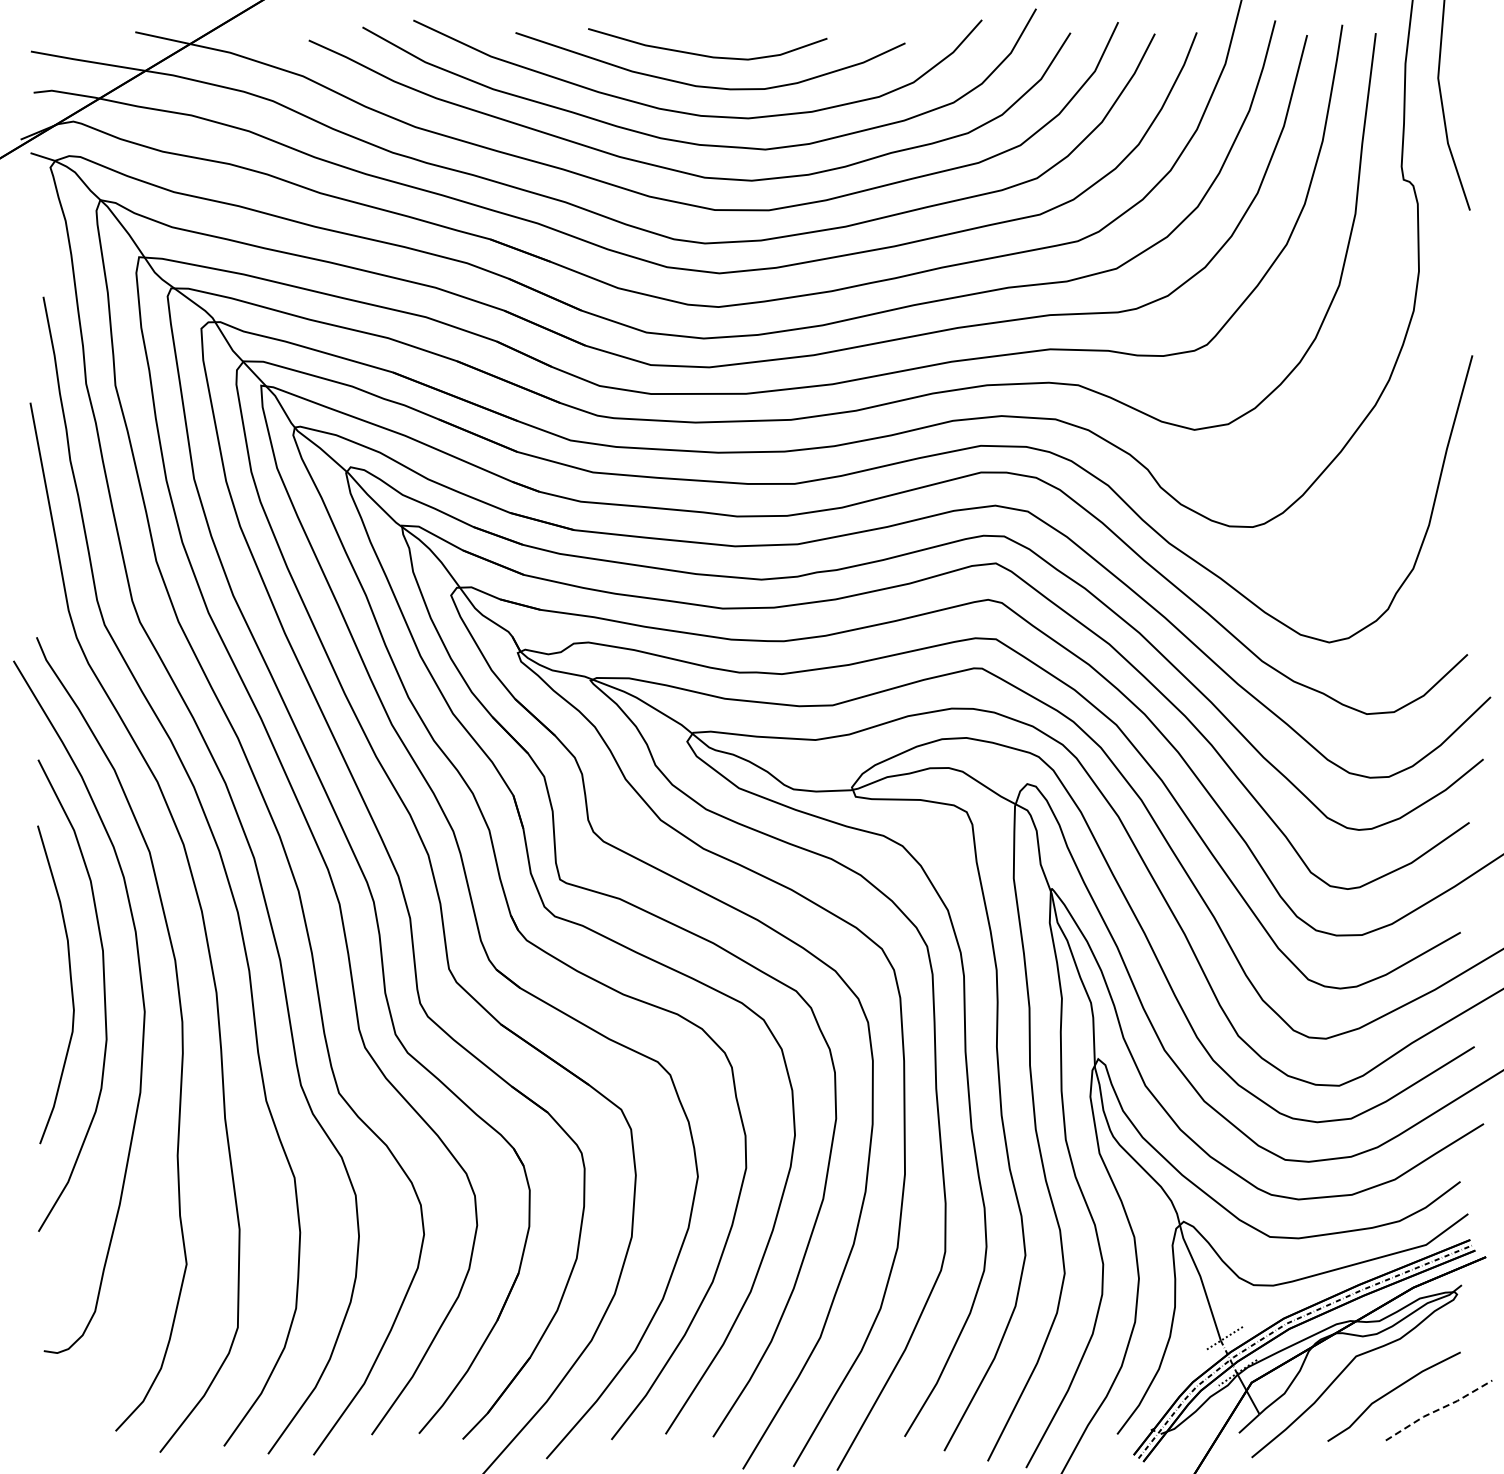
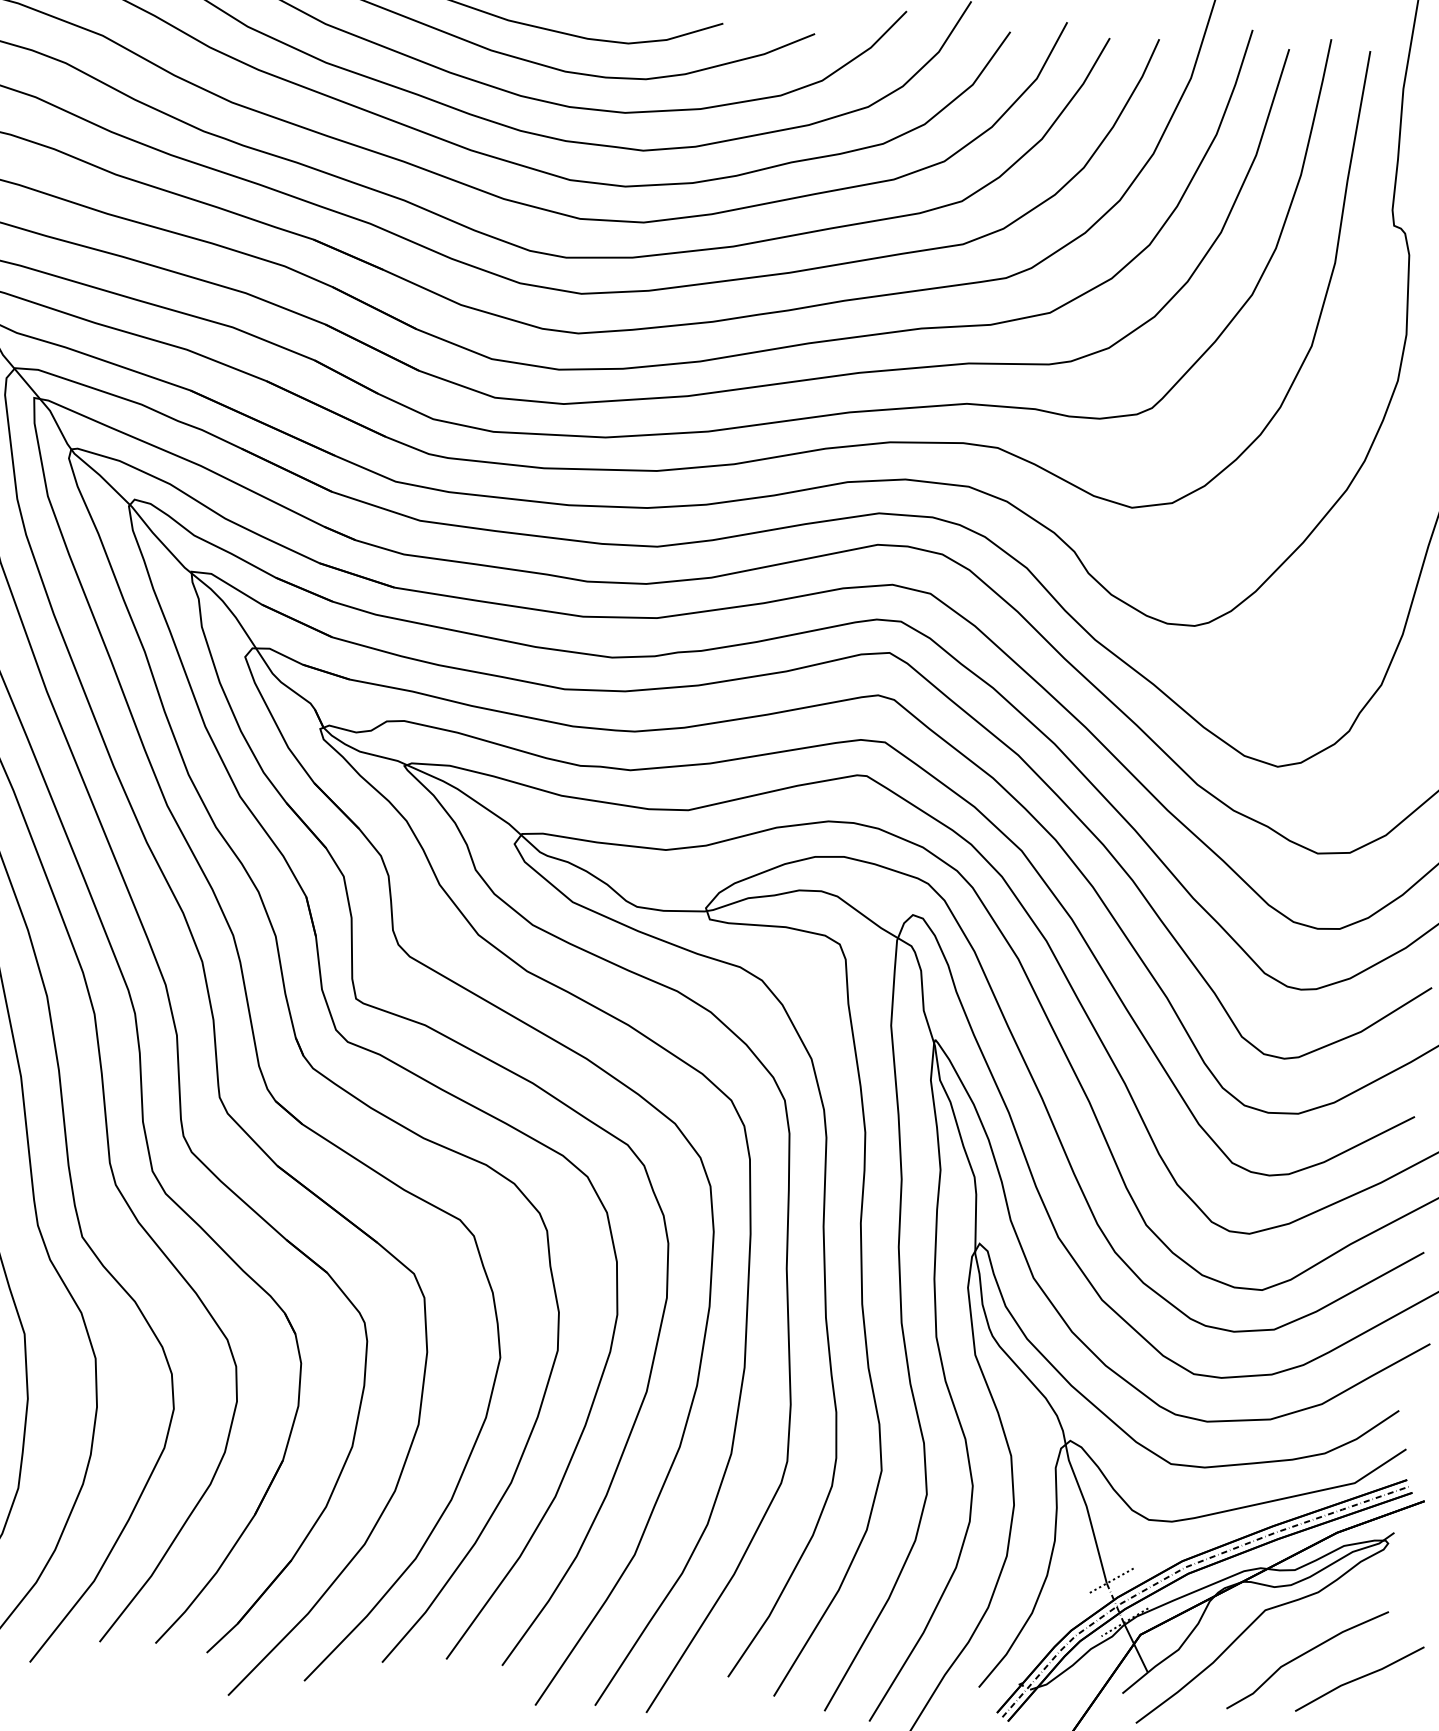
line: (1438, 1409) -> (1359, 1677), dashed -> solid

